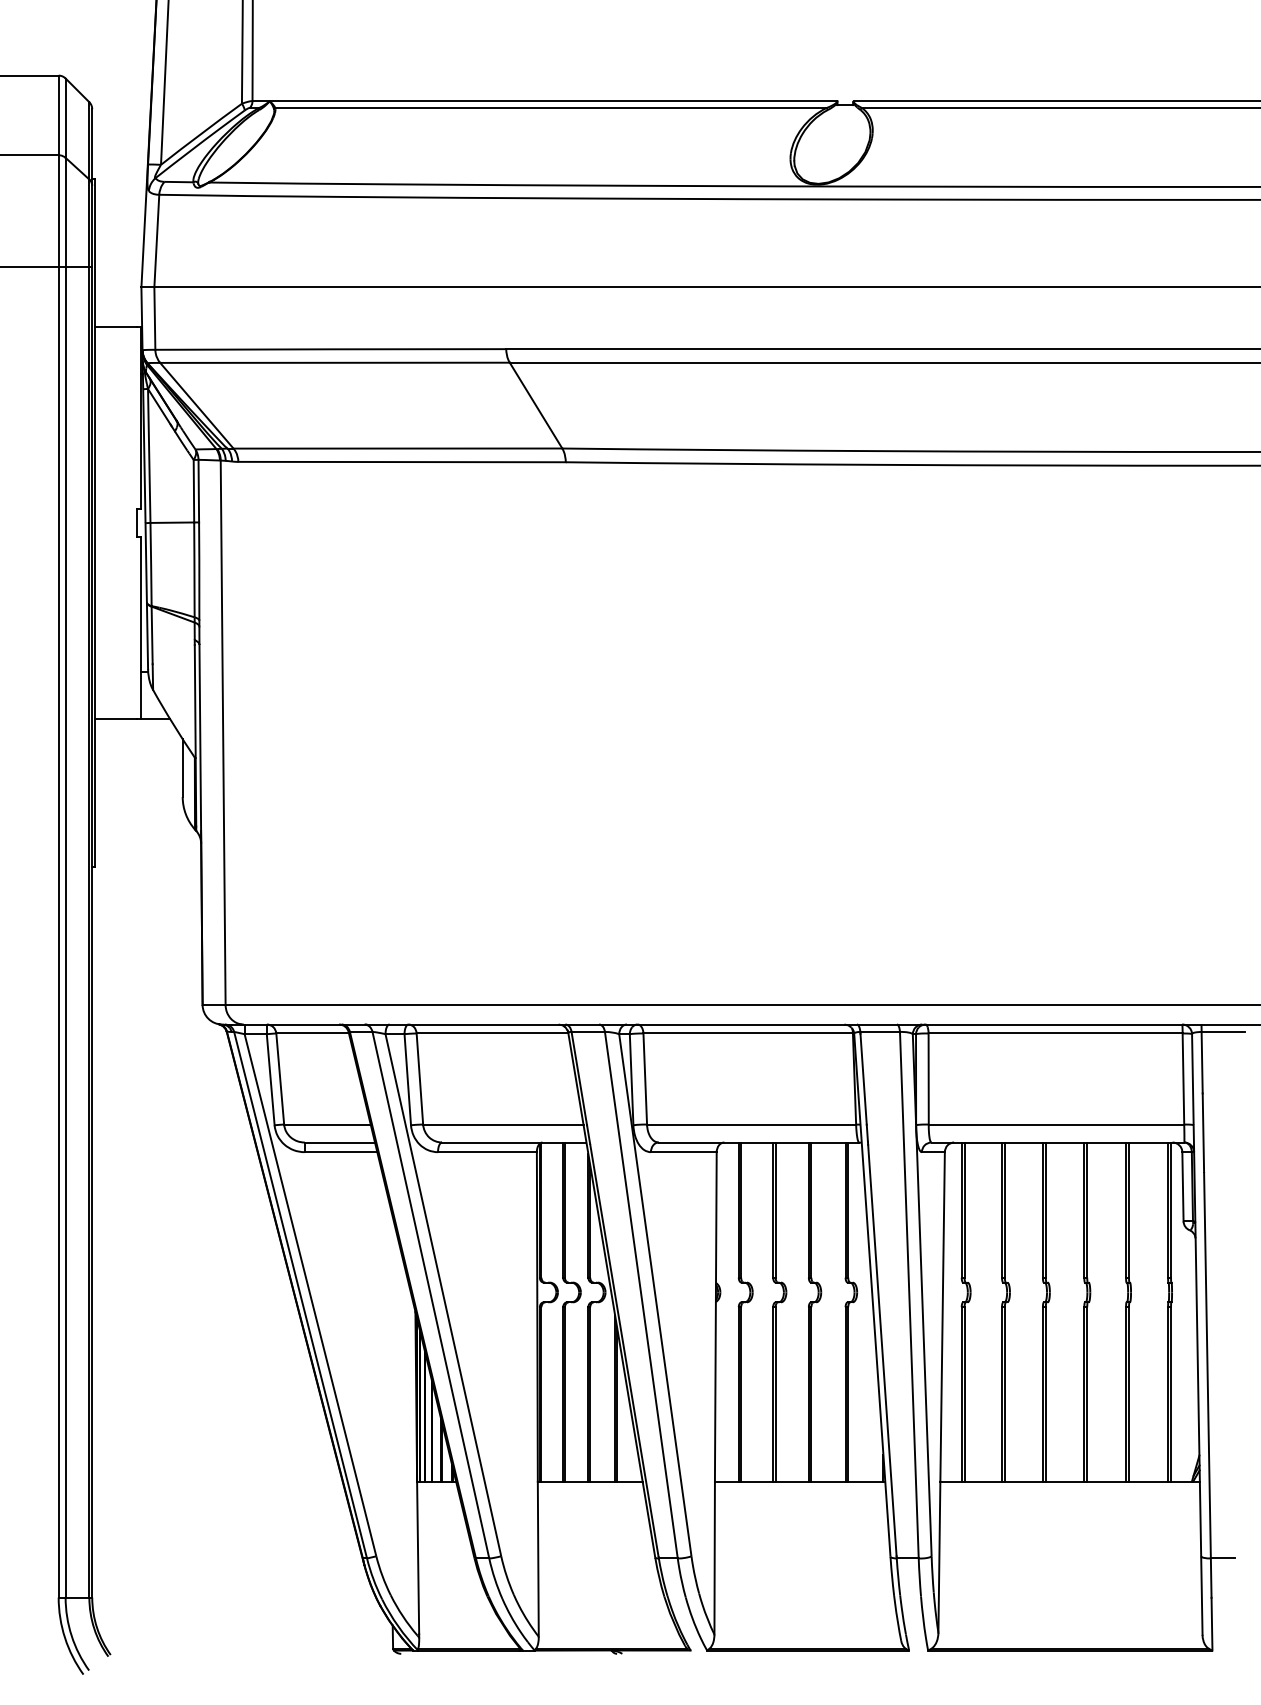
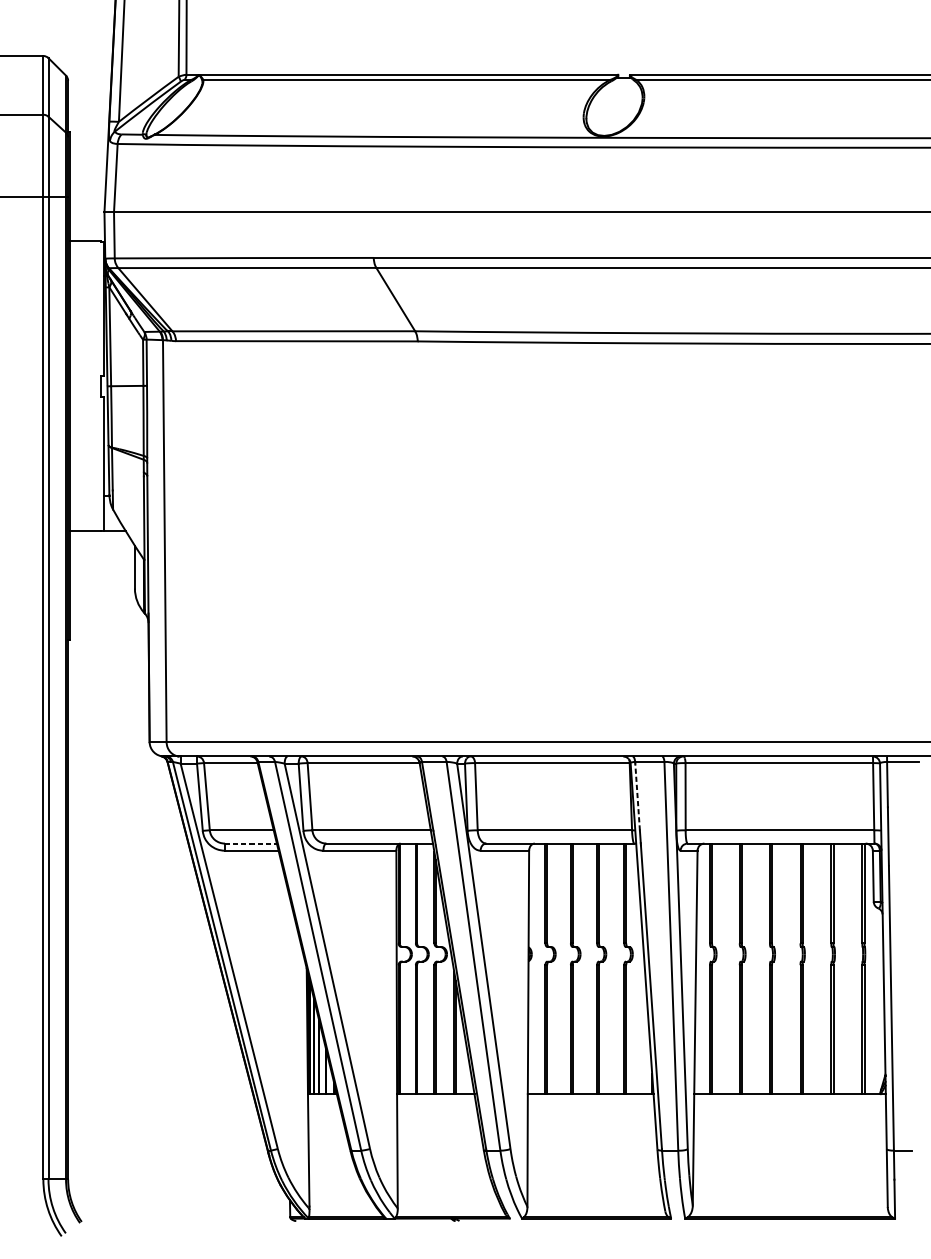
line: (863, 1079) -> (637, 797), solid -> dashed
line: (340, 1142) -> (251, 843), solid -> dashed

